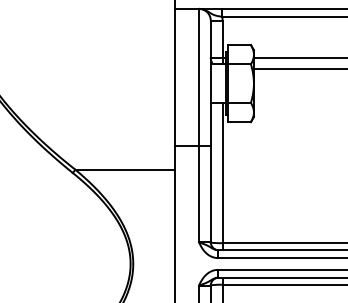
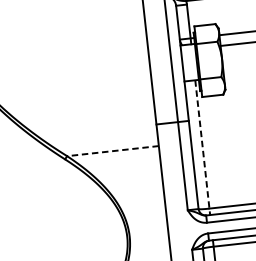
line: (125, 169) -> (113, 150), solid -> dashed
line: (222, 176) -> (202, 147), solid -> dashed

